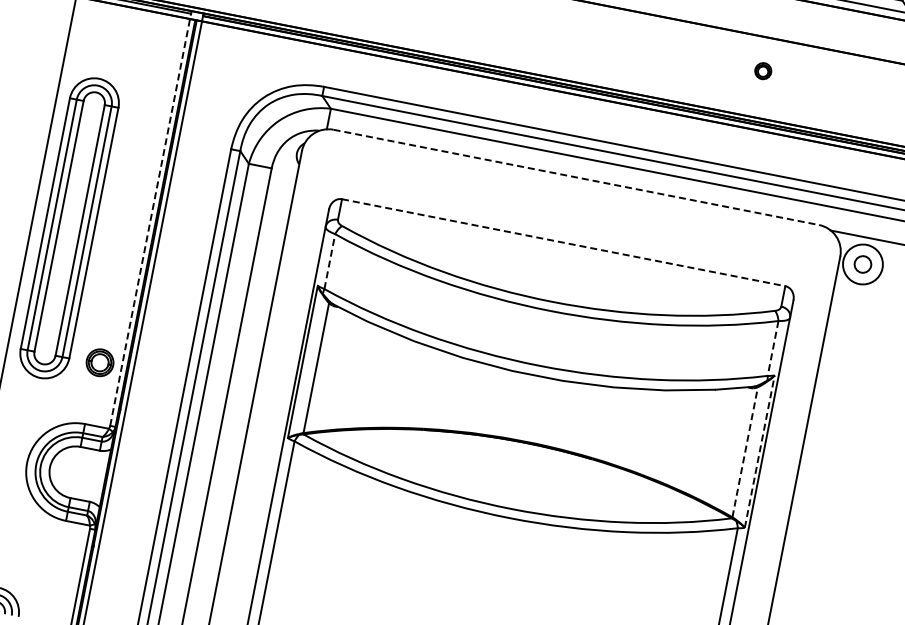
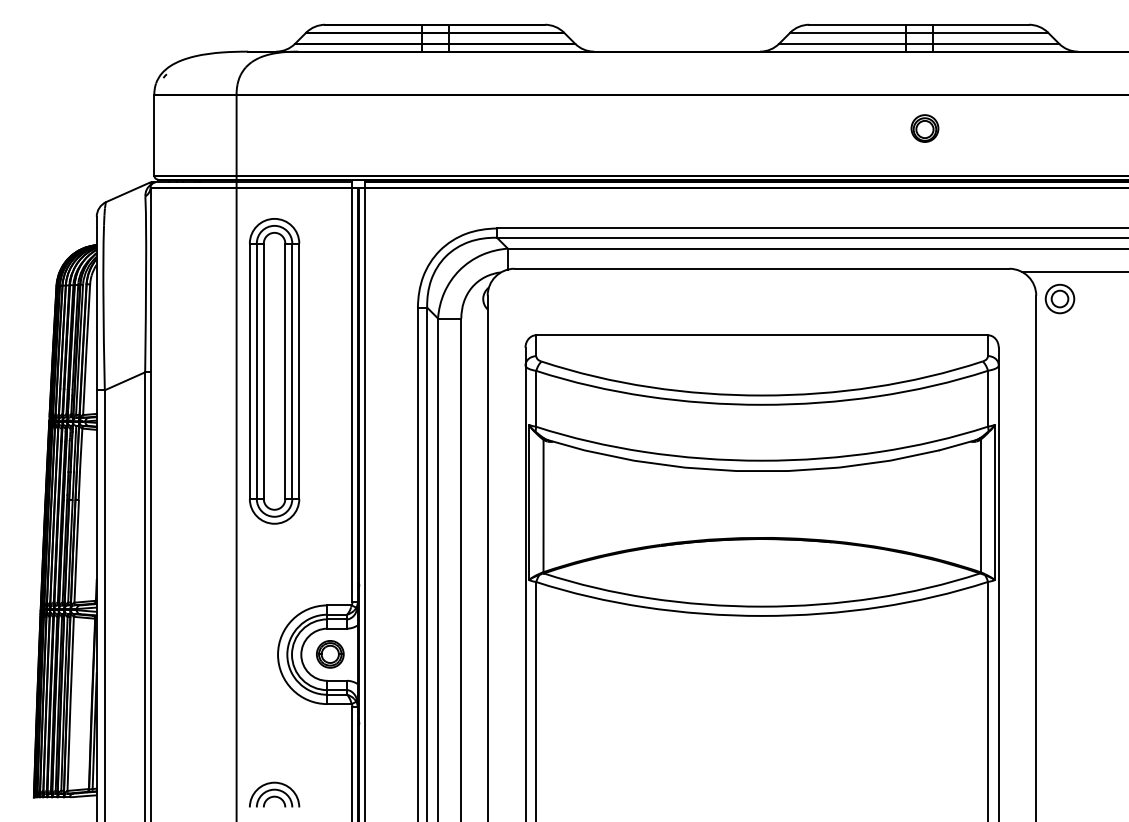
part: (762, 71) -> (924, 128), size x1.67
line: (576, 177) -> (762, 268), dashed -> solid
line: (151, 218) -> (352, 390), dashed -> solid
part: (69, 228) -> (274, 371), moved
line: (563, 242) -> (762, 335), dashed -> solid
line: (330, 261) -> (536, 398), dashed -> solid
circle: (862, 263) -> (1059, 298), size x0.71
line: (773, 348) -> (988, 398), dashed -> solid
part: (100, 362) -> (330, 654), moved
line: (745, 451) -> (980, 505), dashed -> solid
line: (759, 451) -> (994, 502), dashed -> solid

